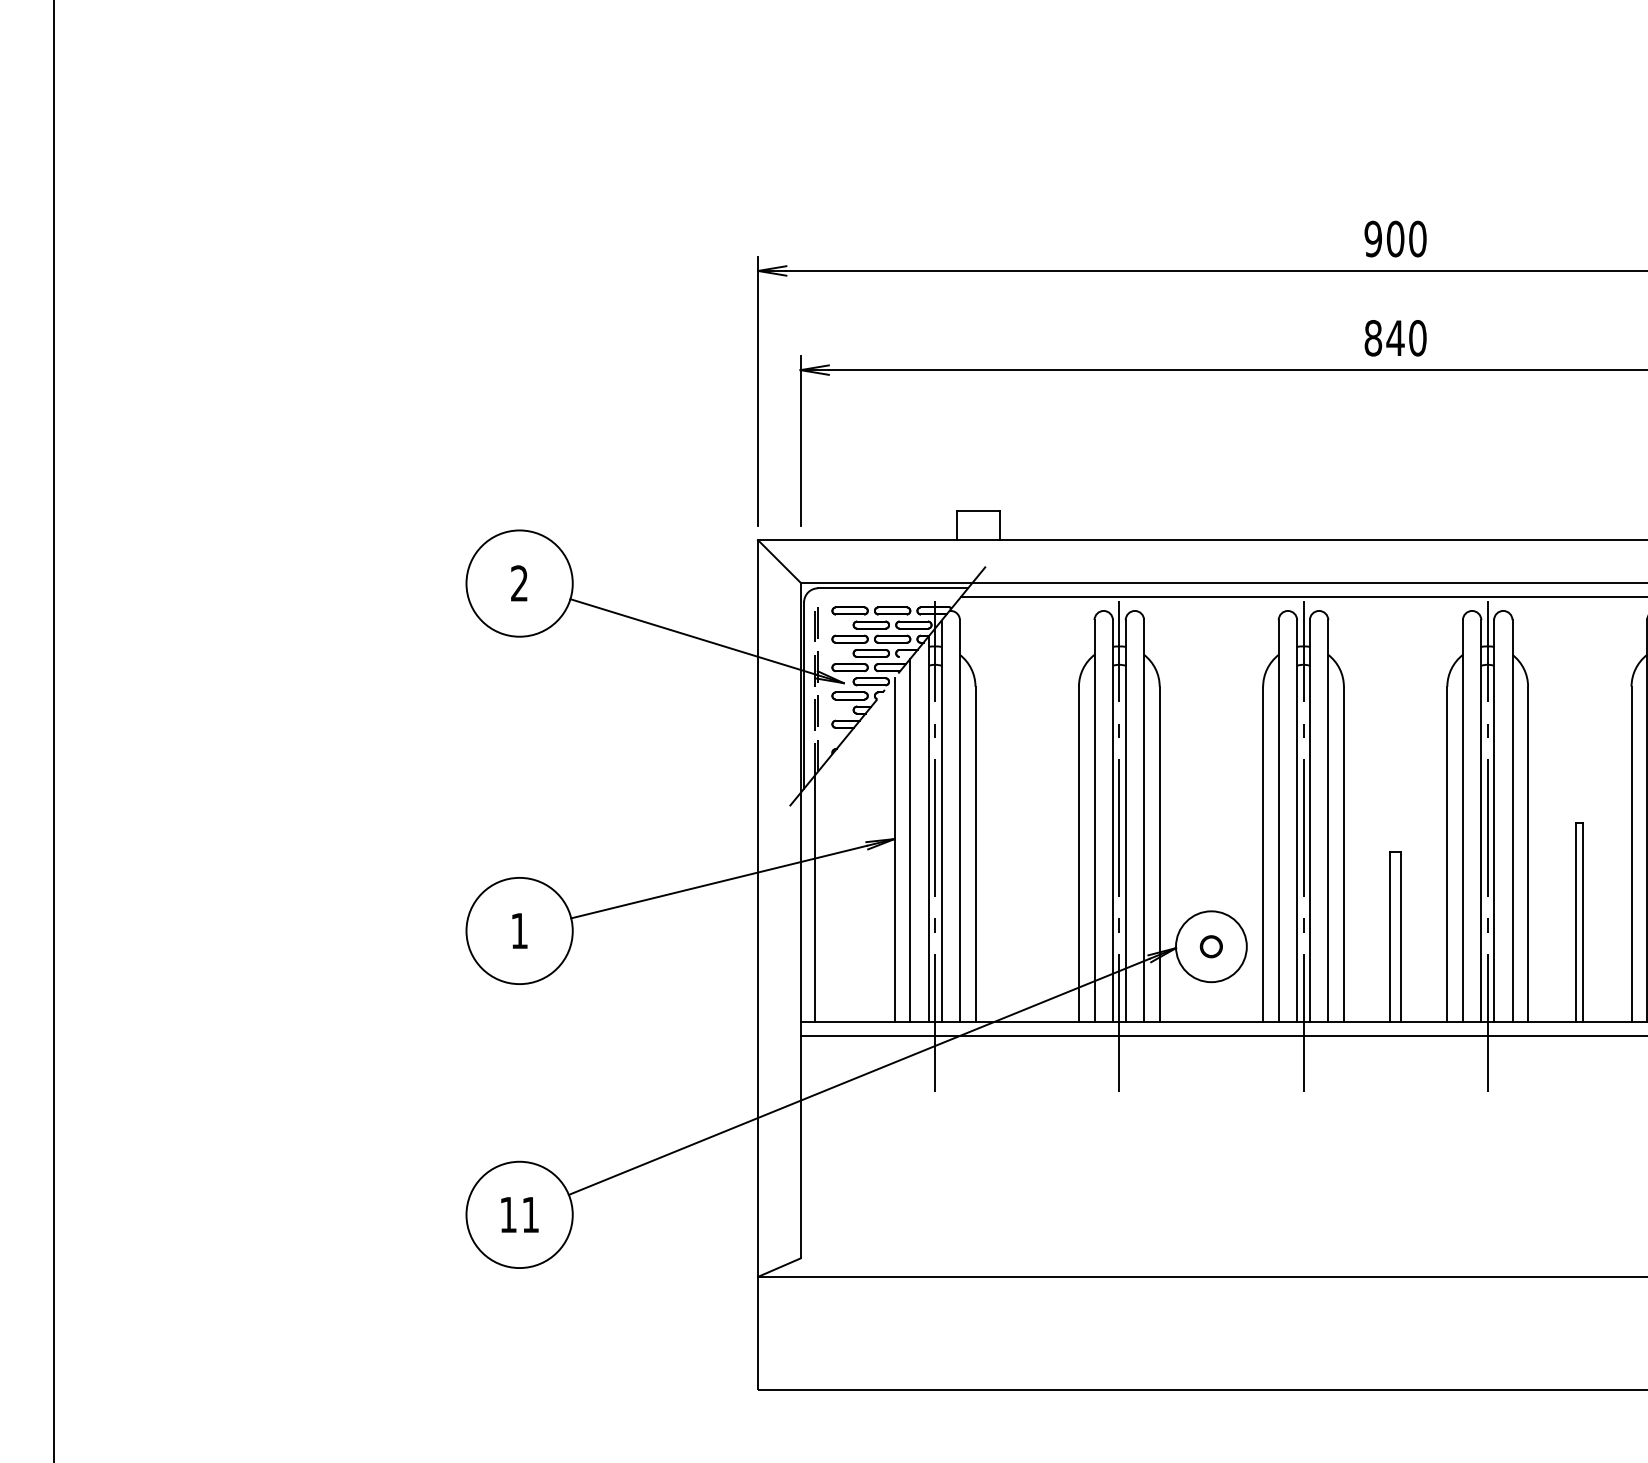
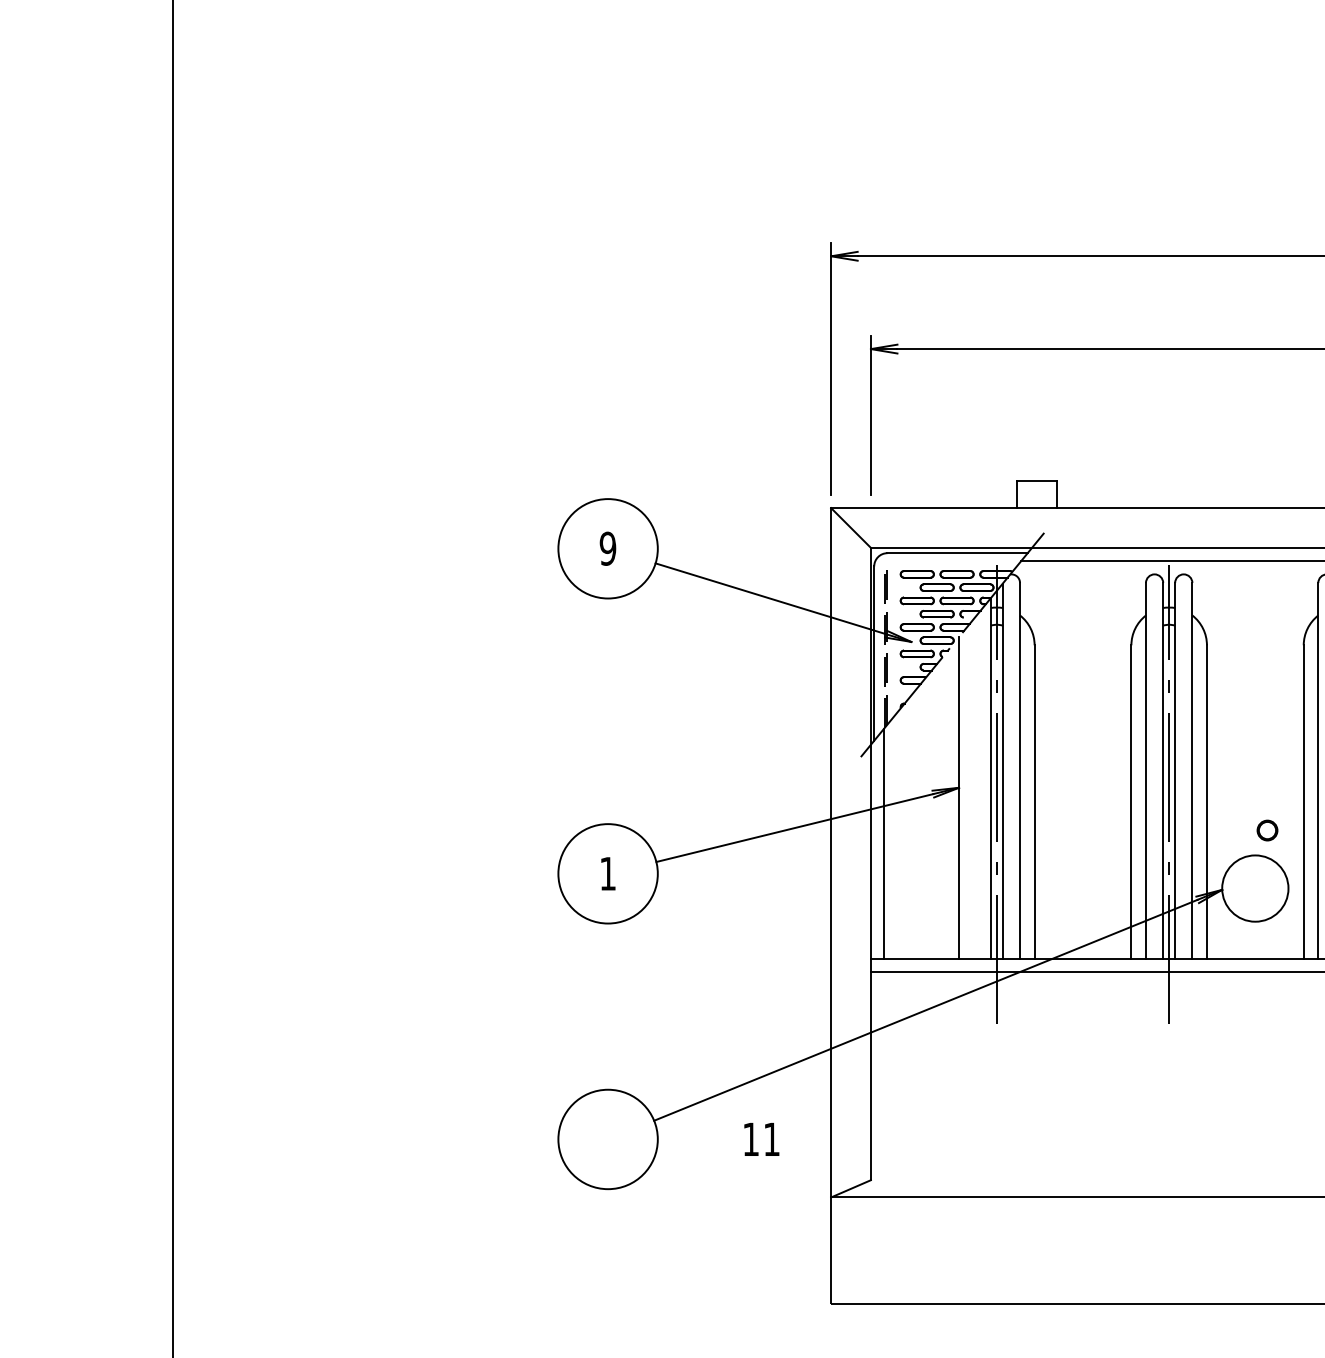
text: (519, 583) -> (607, 548), 2 -> 9
line: (910, 839) -> (973, 788), removed
part: (1210, 946) -> (1266, 830), moved
text: (519, 1214) -> (761, 1139), moved

